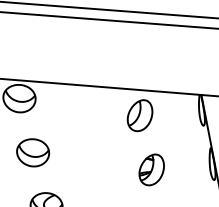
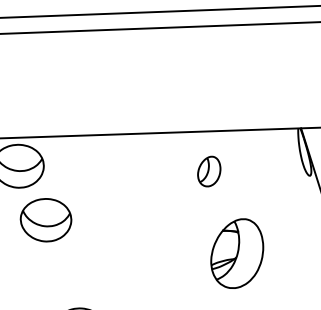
part: (139, 115) -> (208, 171), size x0.6
part: (33, 152) -> (46, 219), moved
part: (151, 169) -> (236, 253), size x1.4

